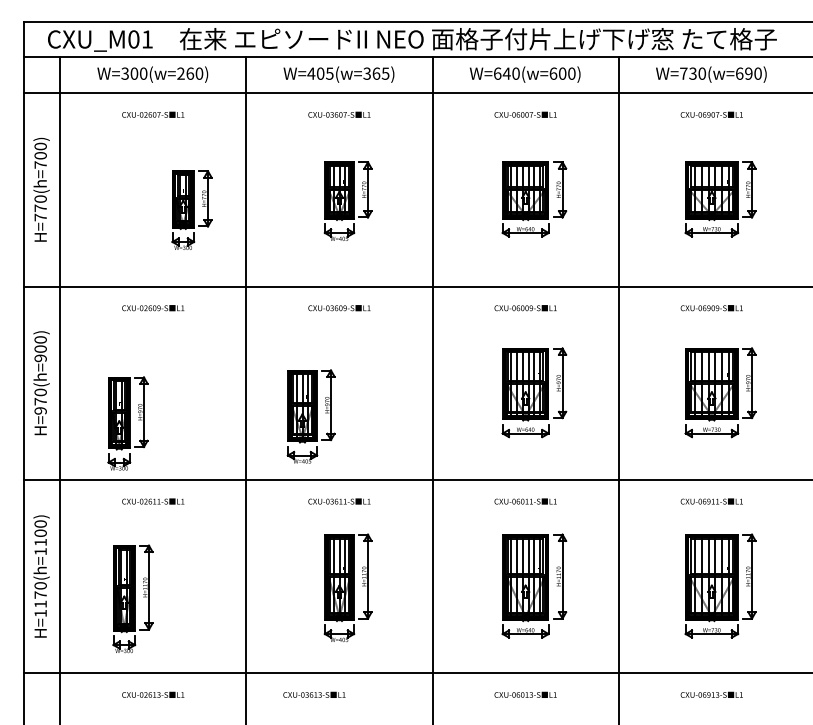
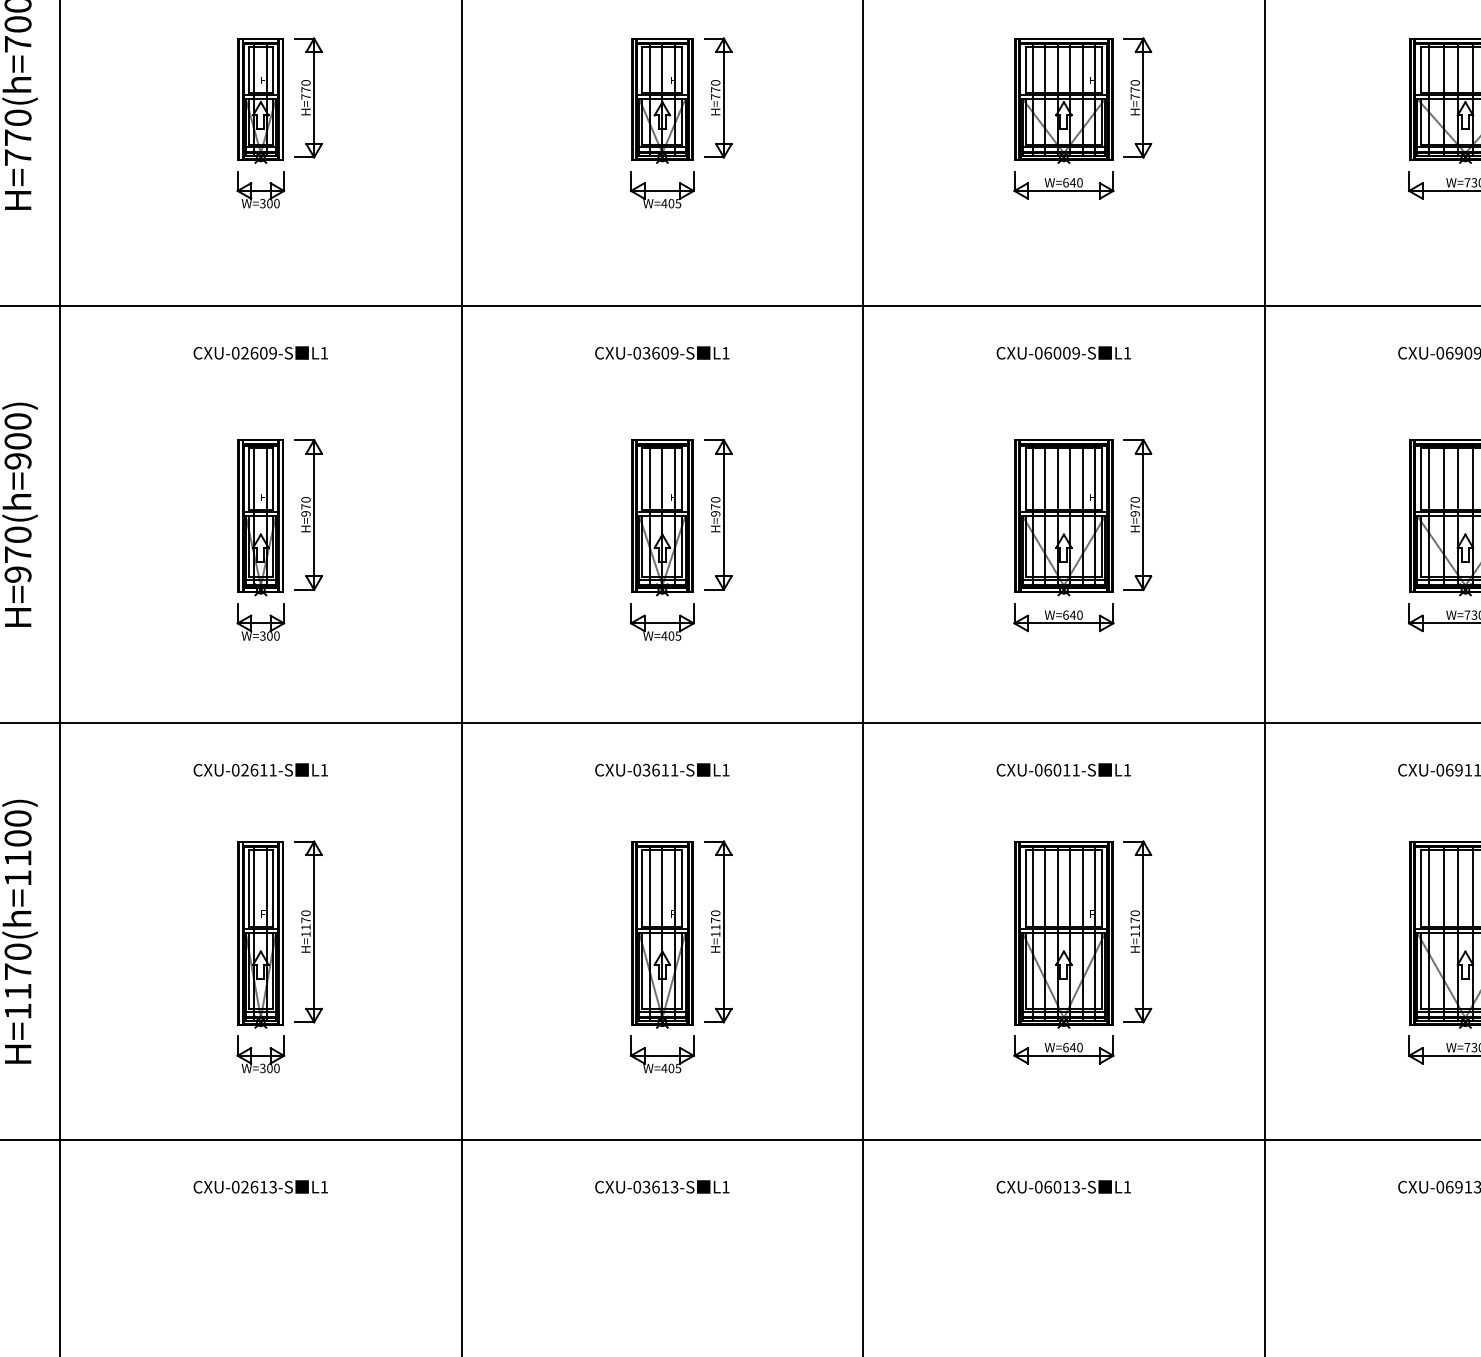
part: (191, 209) -> (278, 120), moved
part: (310, 416) -> (679, 539), moved
part: (127, 423) -> (278, 539), moved
part: (132, 598) -> (278, 955), moved
text: (314, 694) -> (662, 1186), moved

